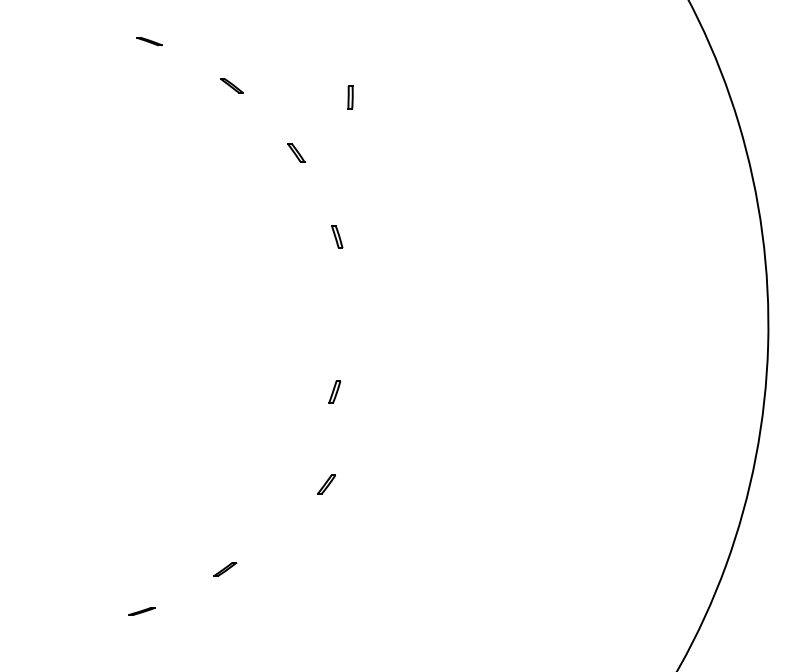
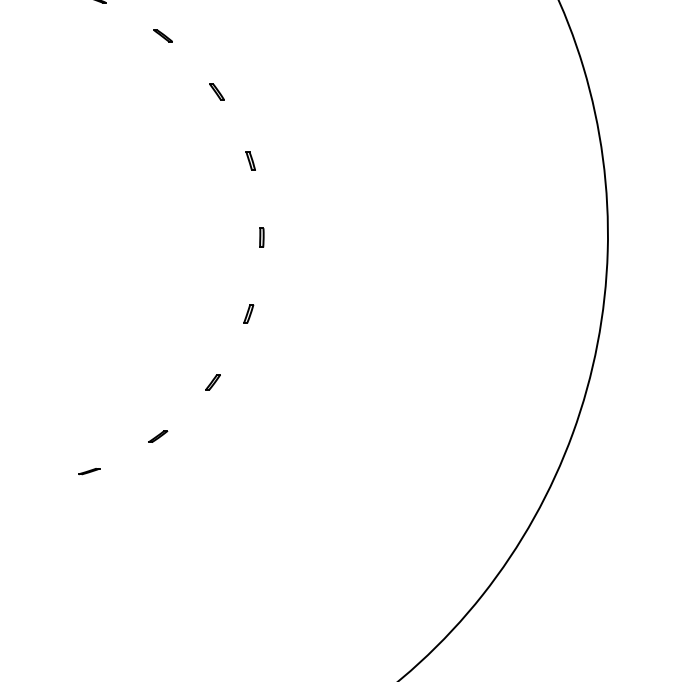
part: (350, 97) -> (261, 237), moved
part: (334, 391) -> (248, 313), moved
part: (325, 484) -> (212, 382), moved

